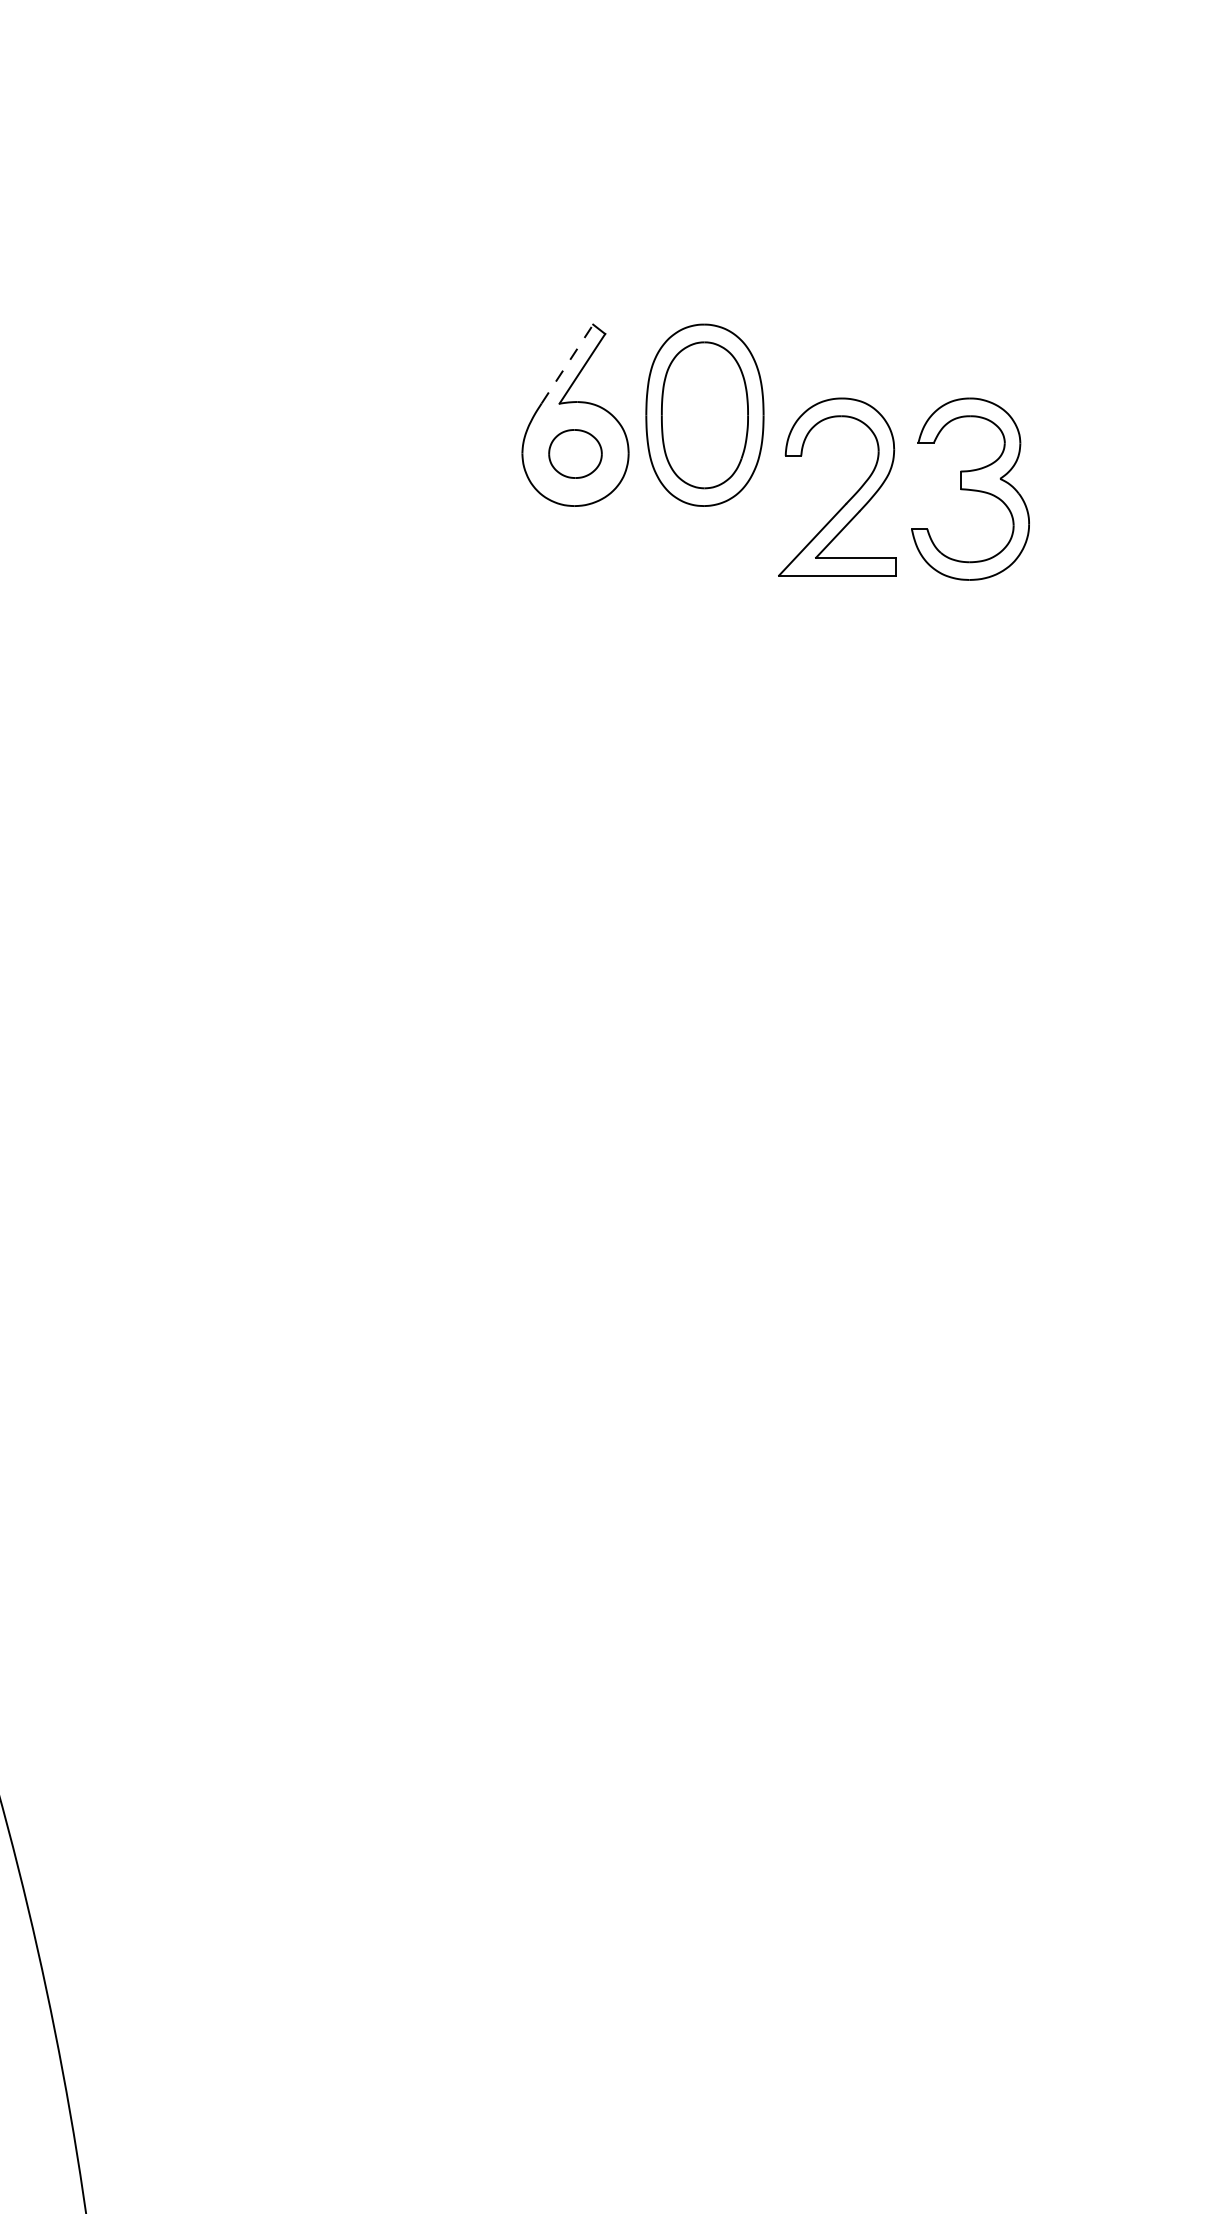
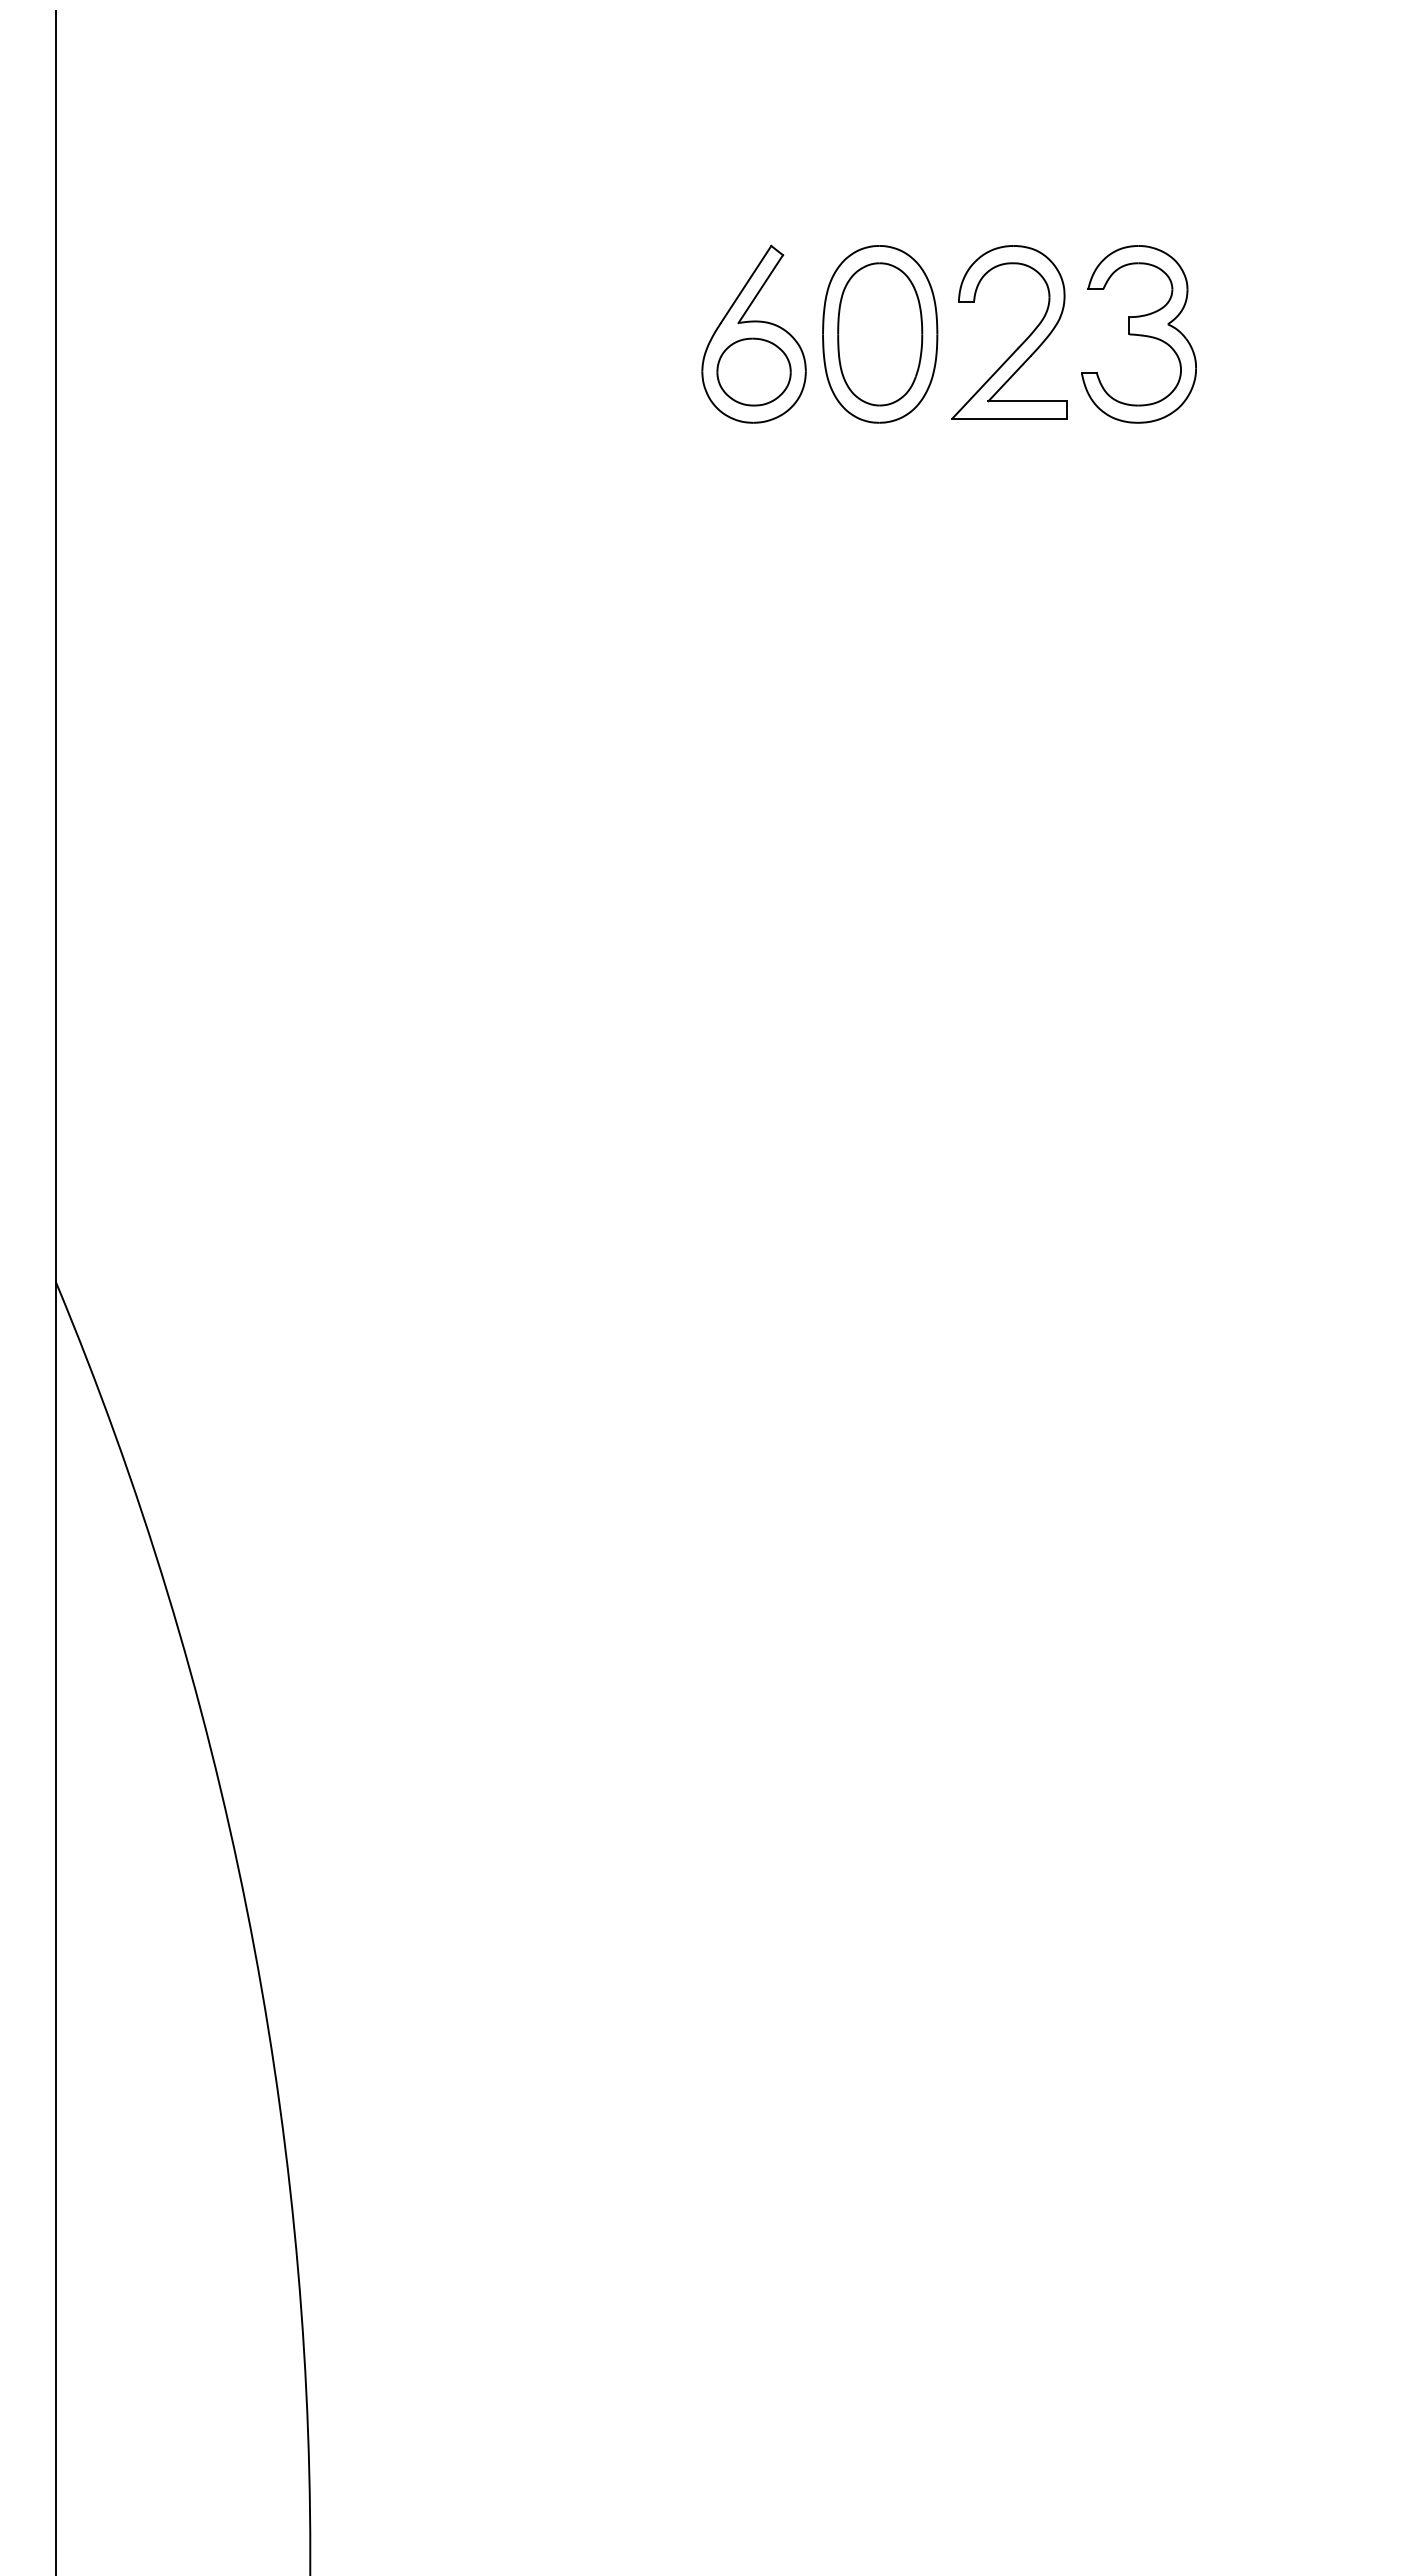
line: (567, 364) -> (746, 284), dashed -> solid
part: (574, 453) -> (753, 371), size x1.43
part: (970, 489) -> (1138, 334), moved
part: (849, 498) -> (1021, 343), moved

